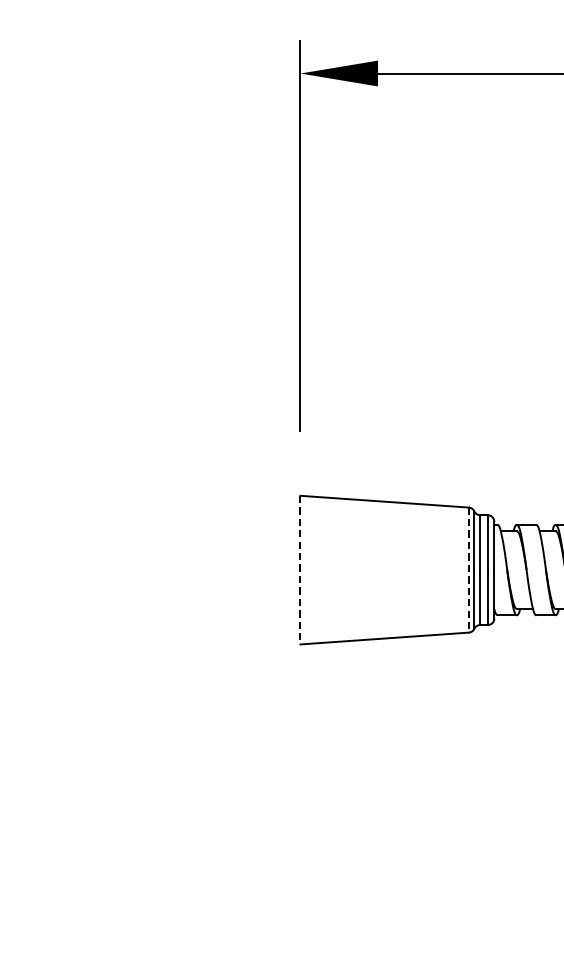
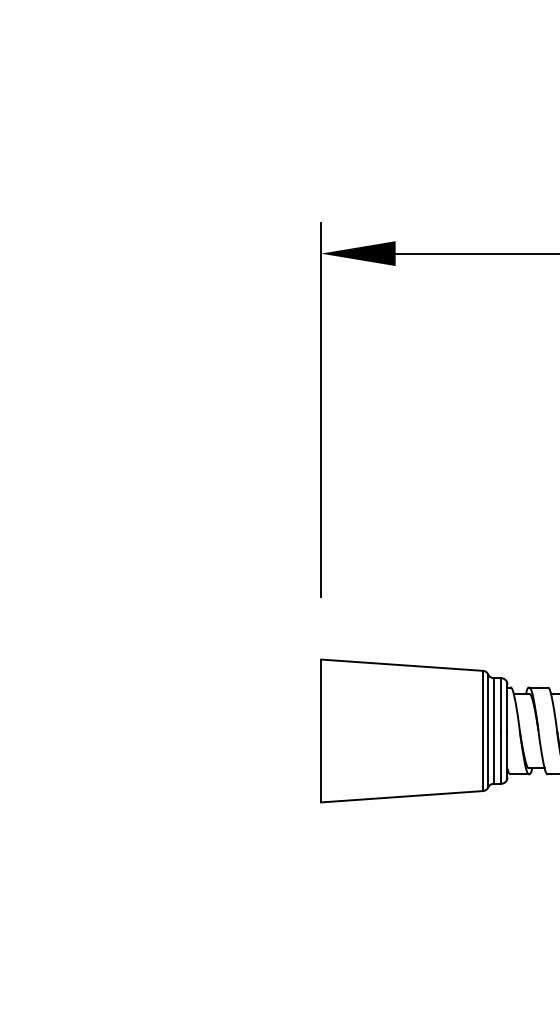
line: (300, 570) -> (321, 731), dashed -> solid
line: (469, 570) -> (483, 731), dashed -> solid

